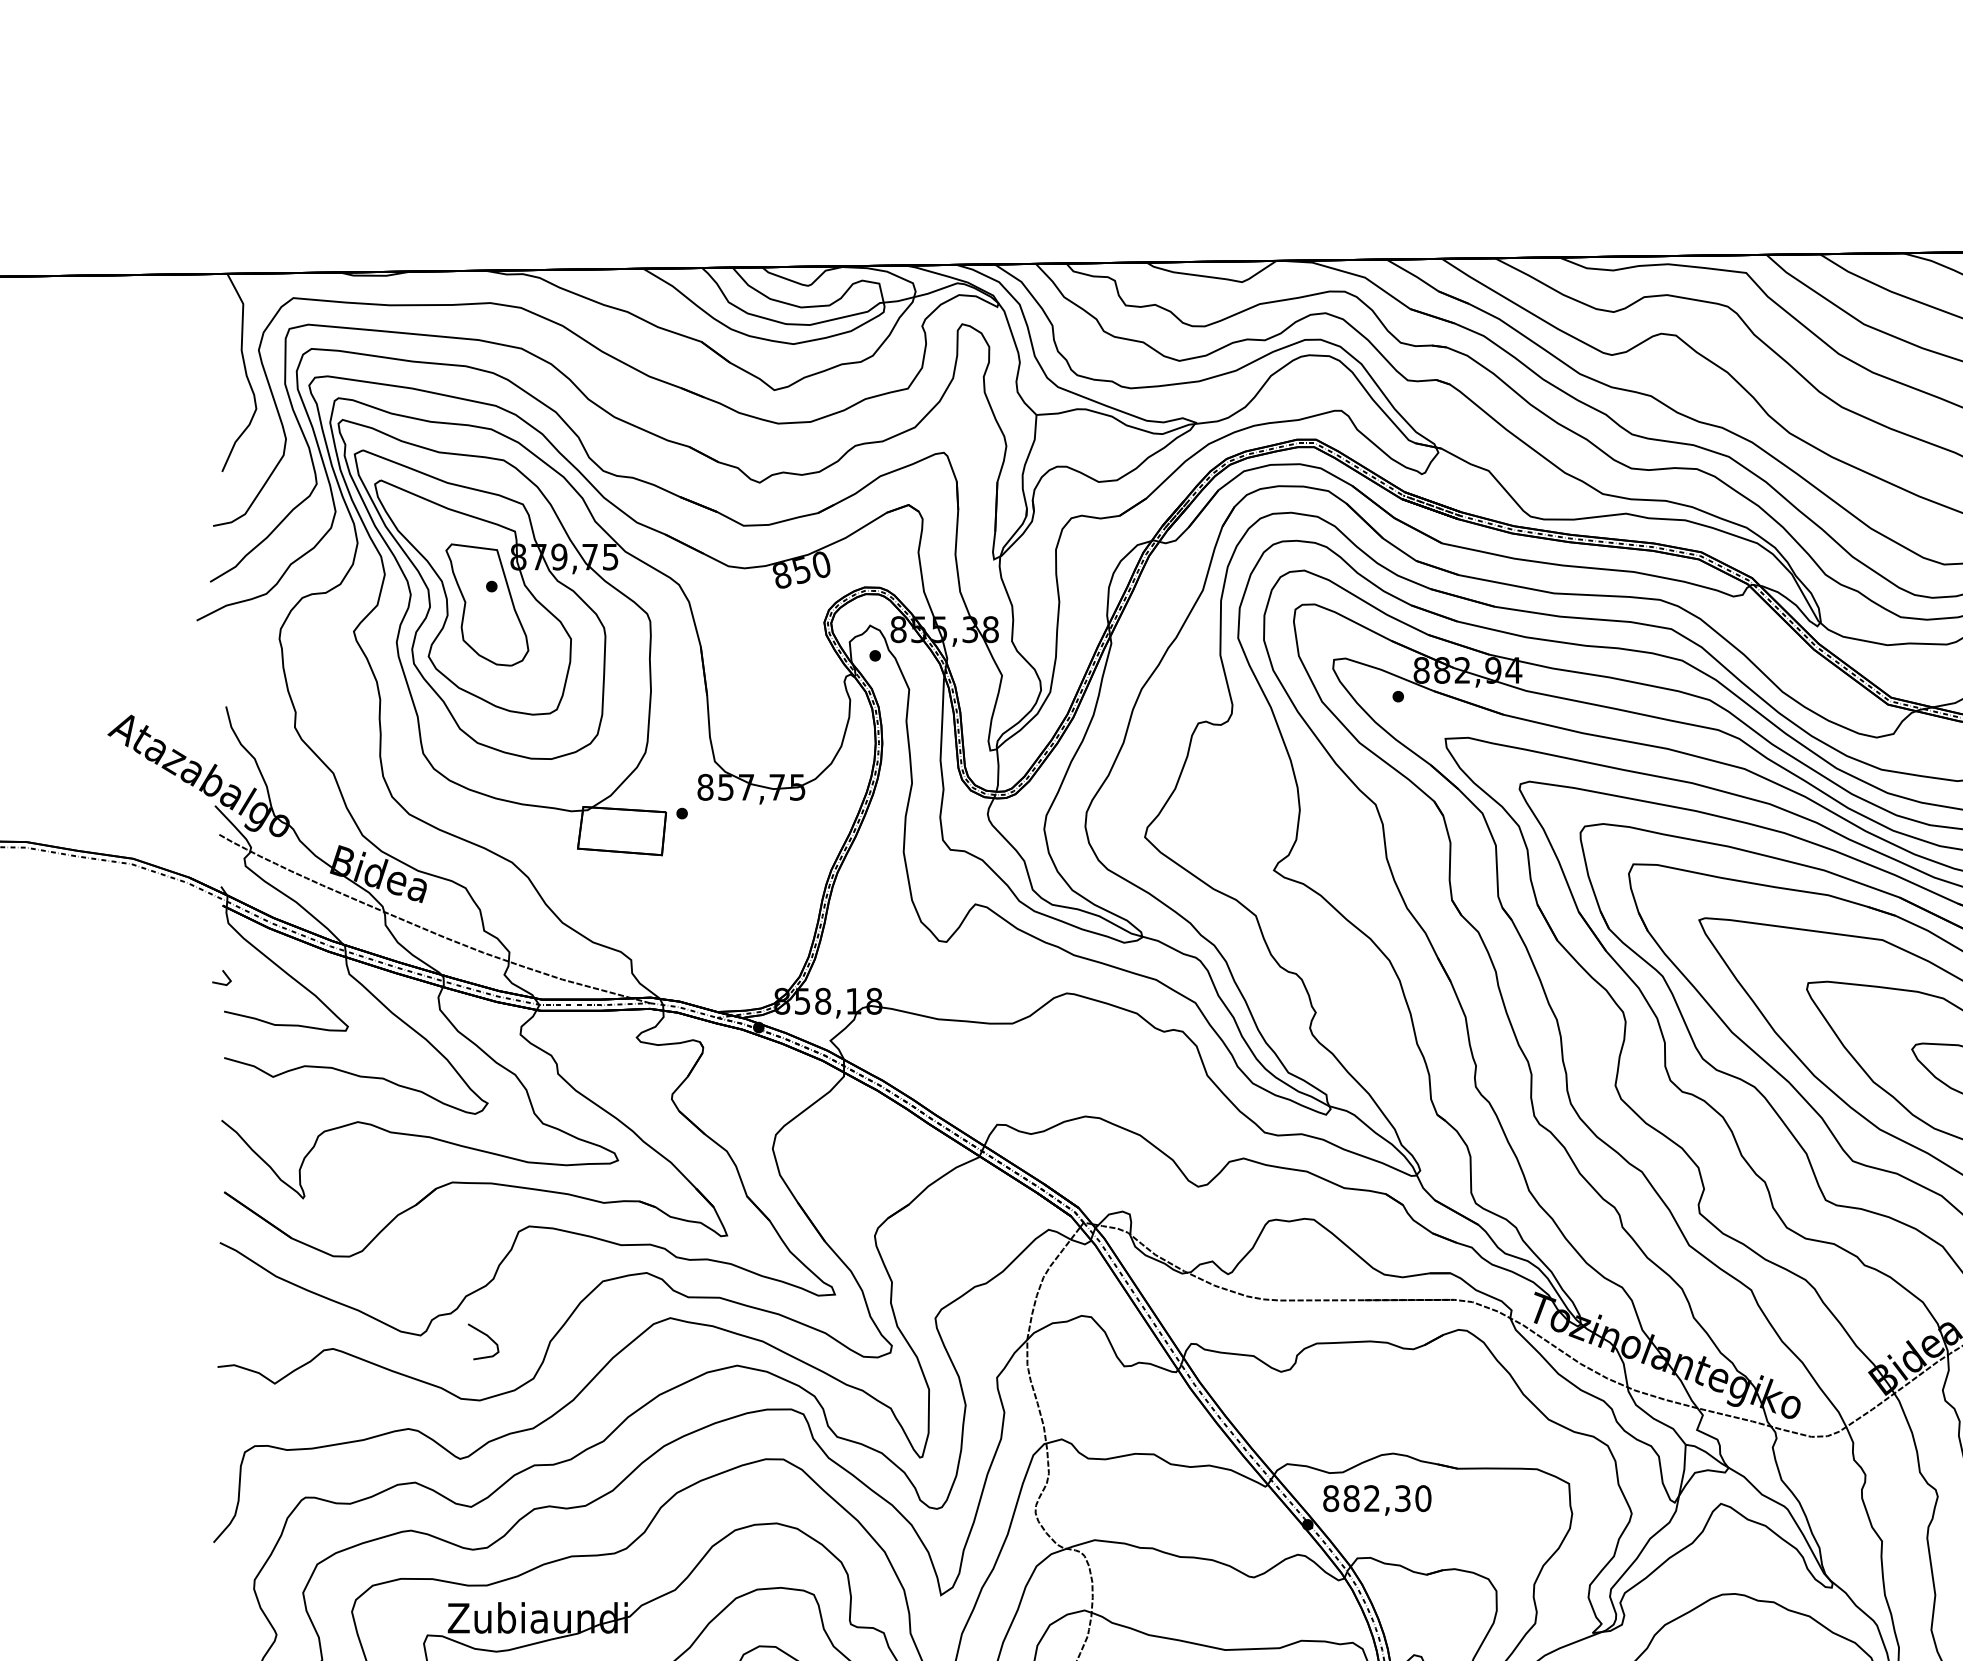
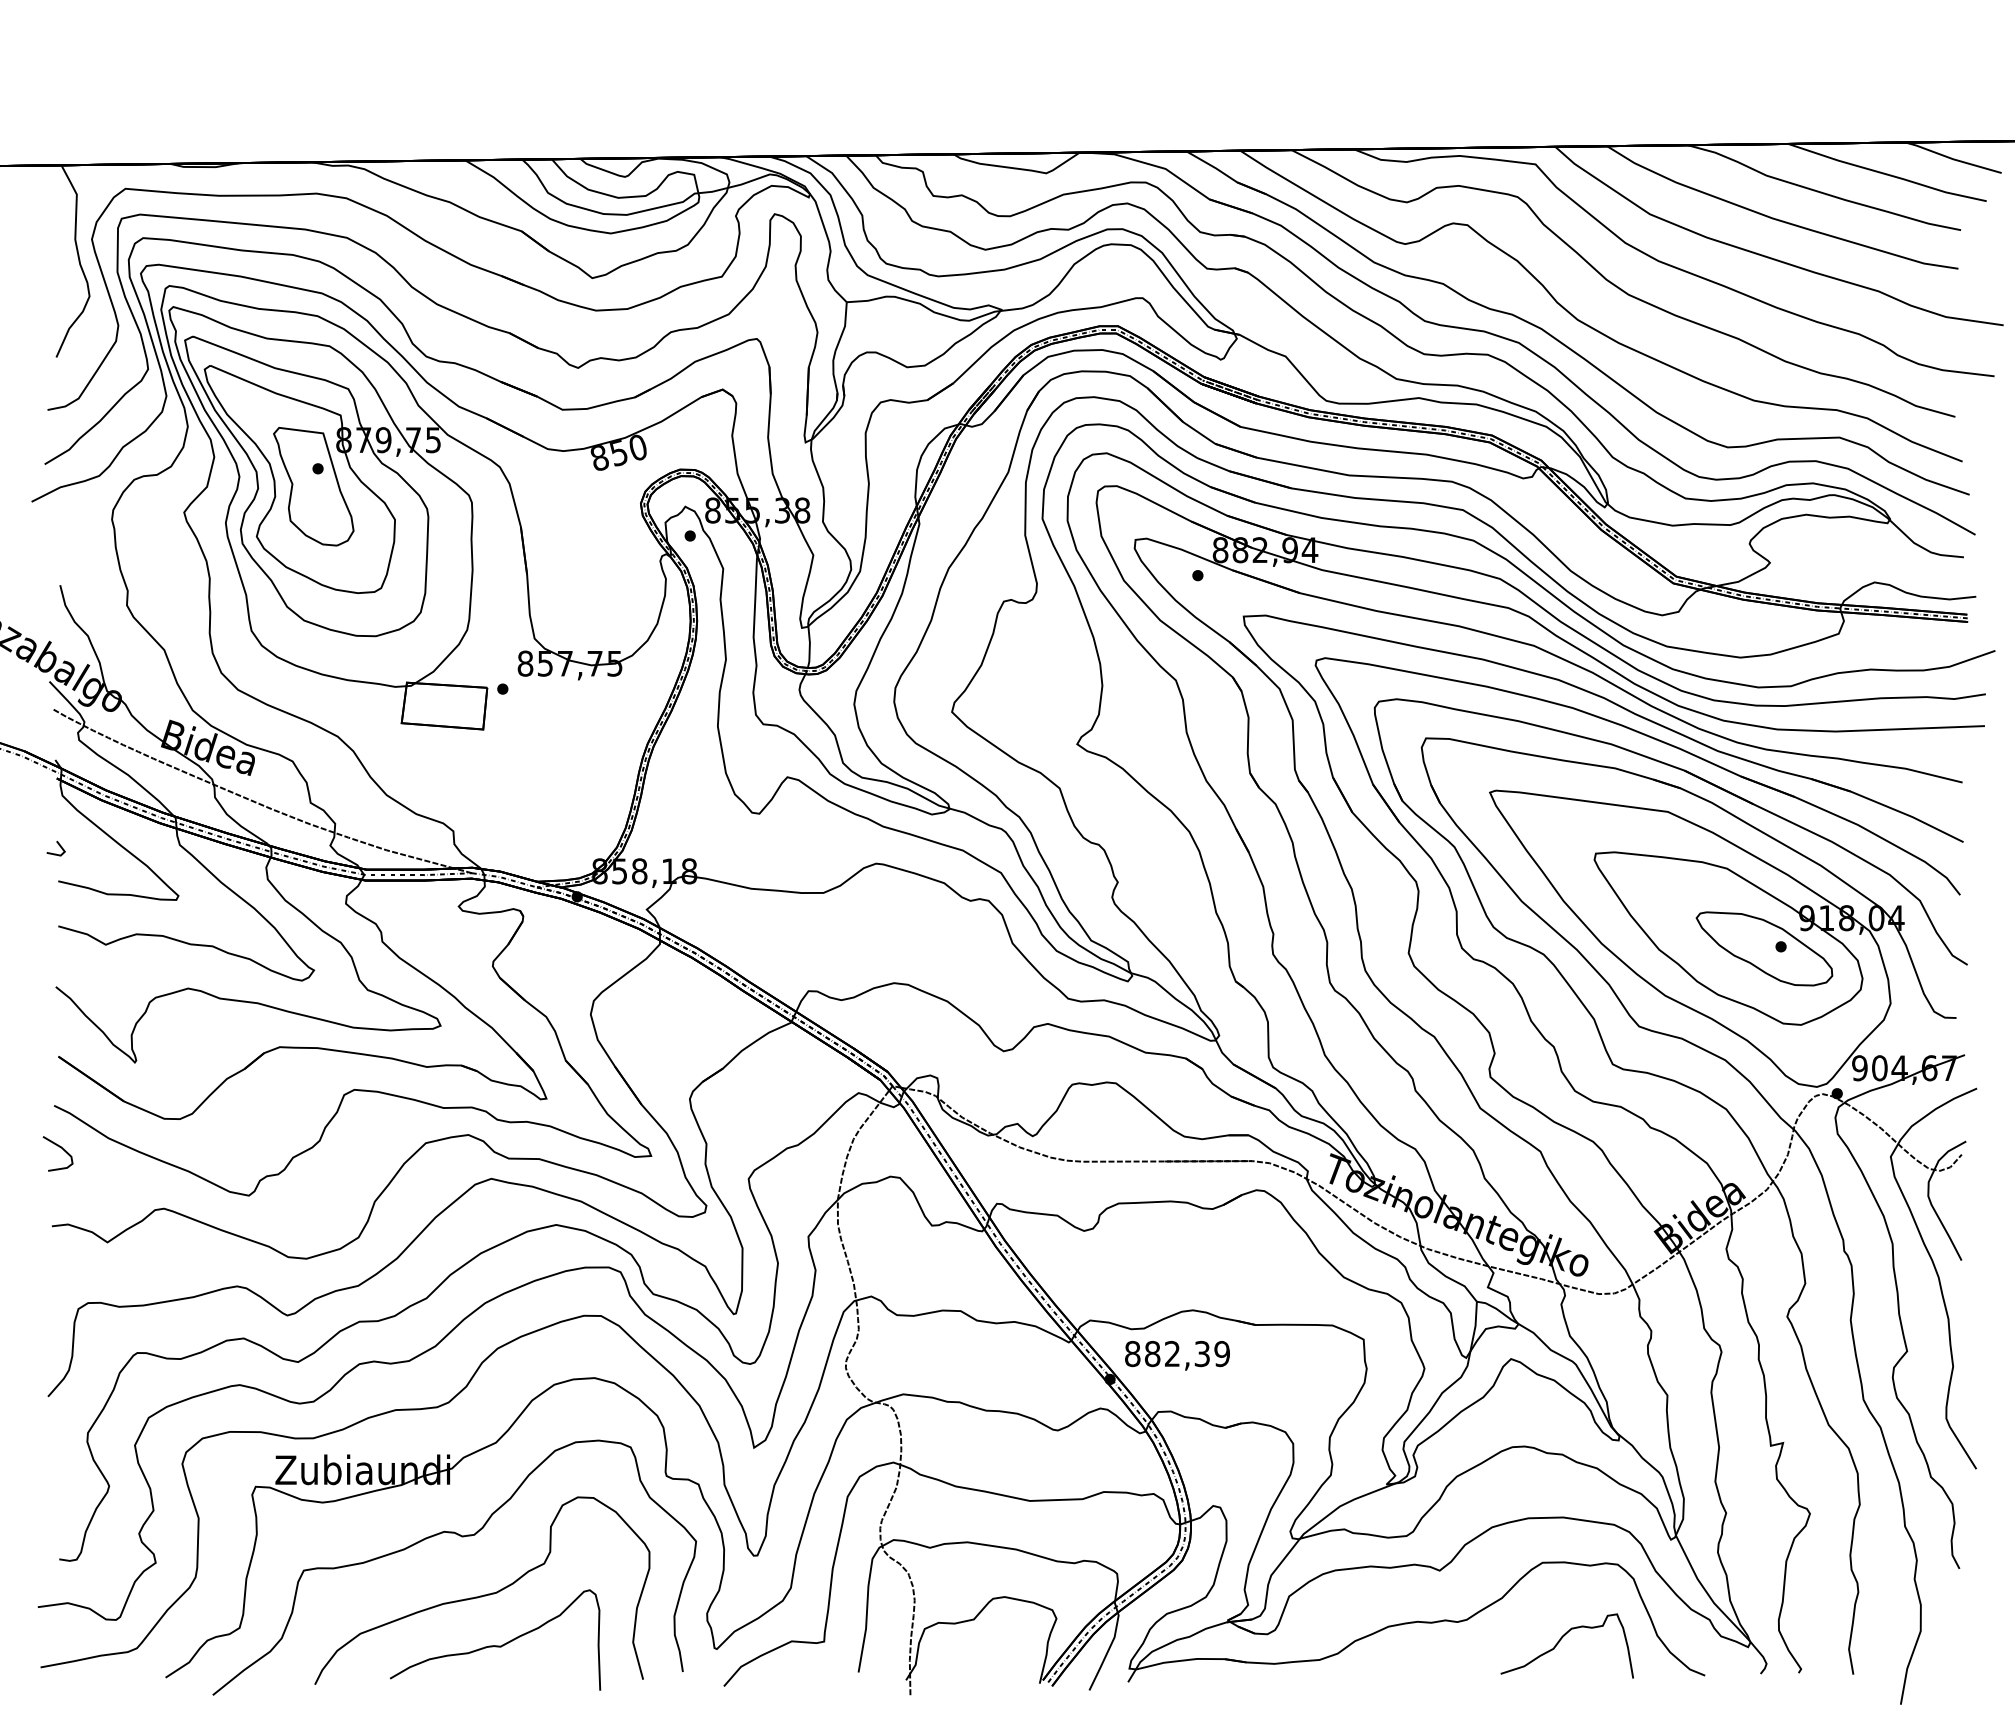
curve: (485, 1335) -> (59, 1147), moved
text: (1423, 1499) -> (1222, 1354), 882,30 -> 882,39

